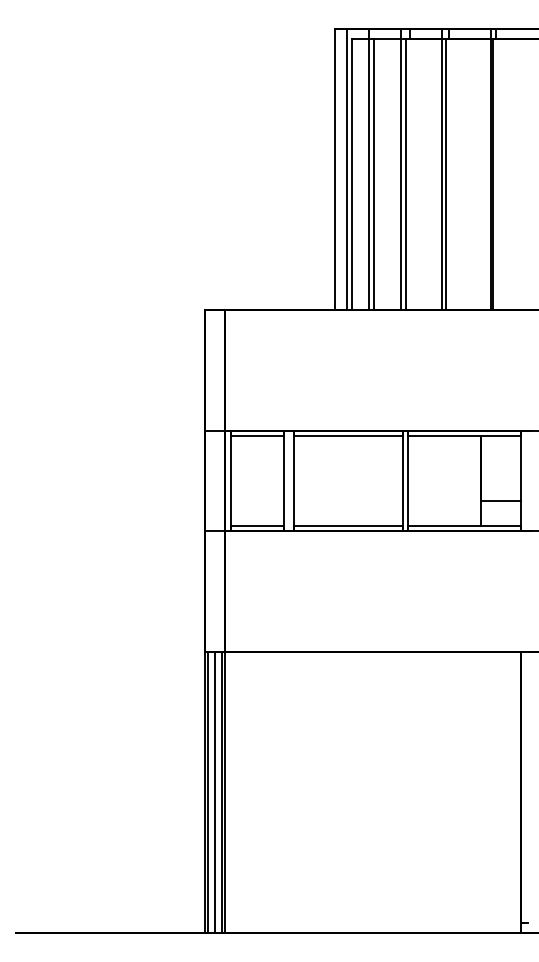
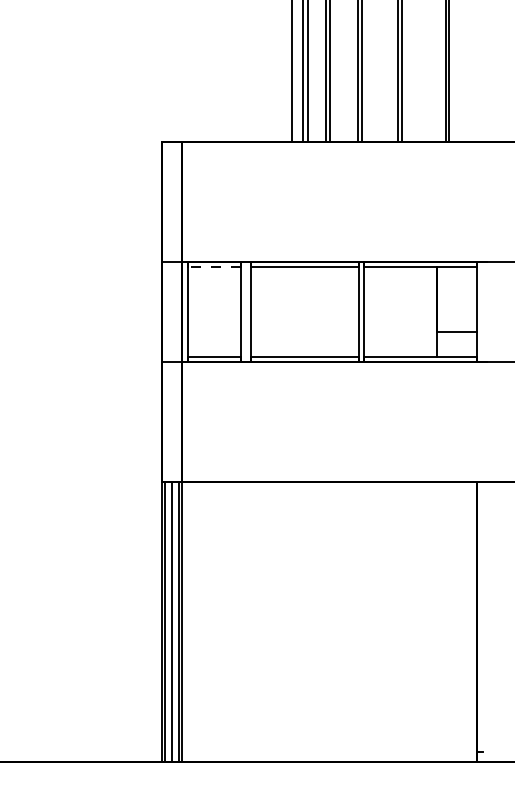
line: (257, 435) -> (214, 266), solid -> dashed

